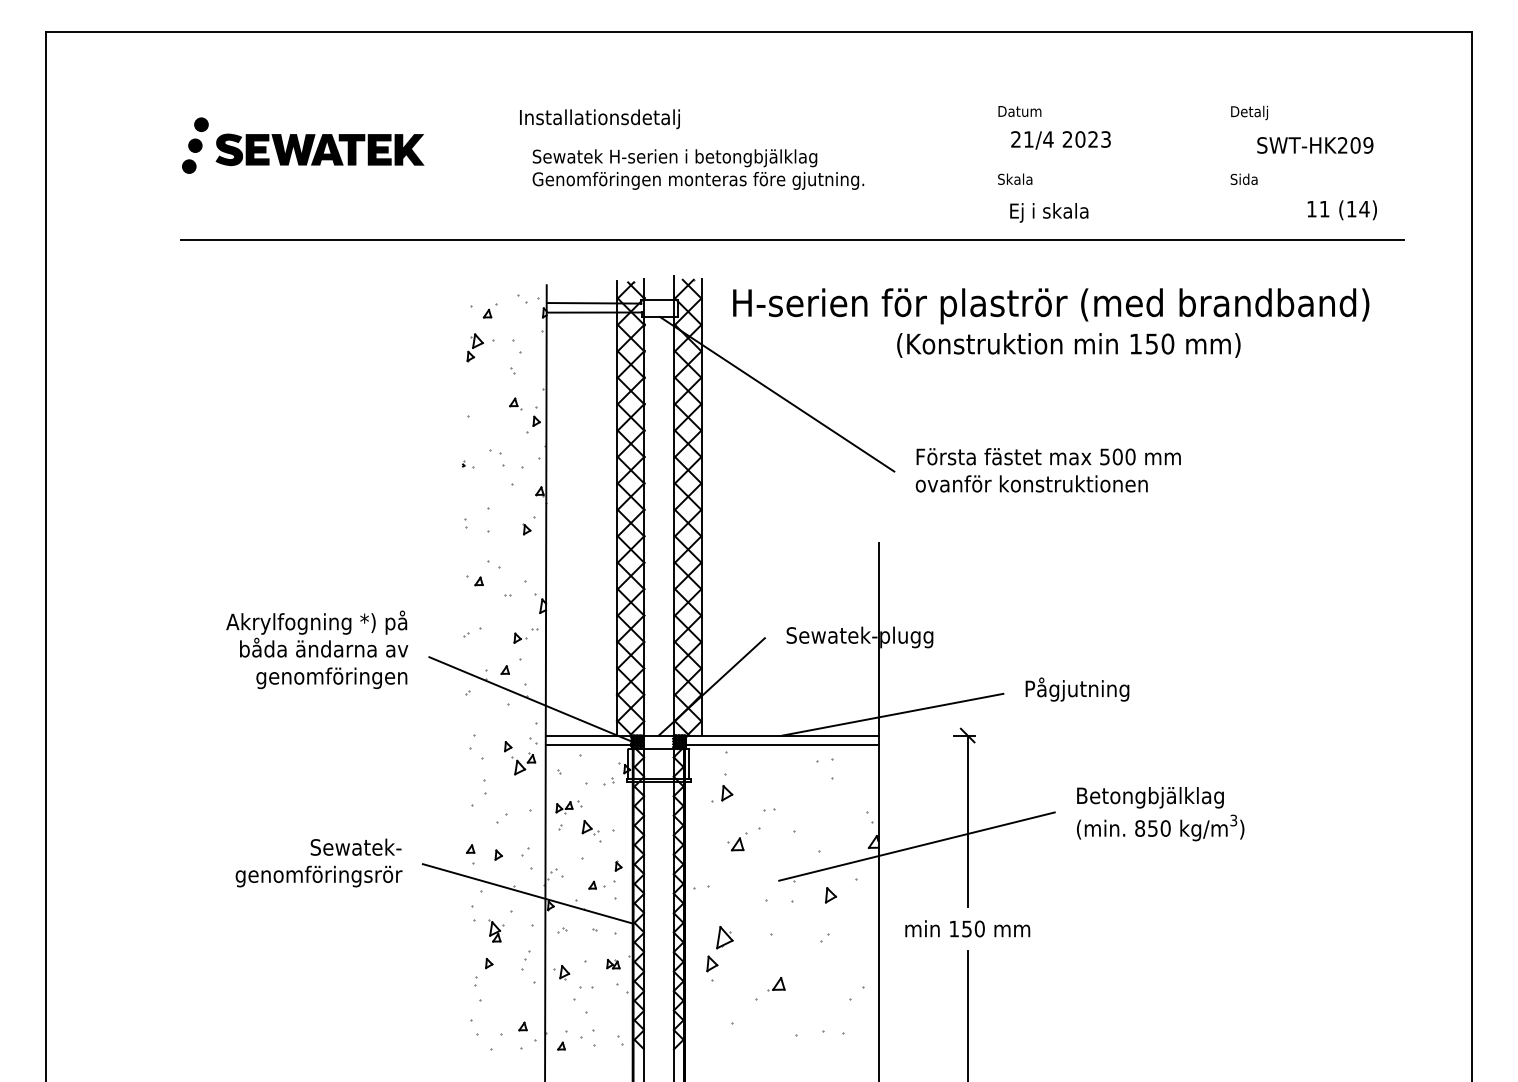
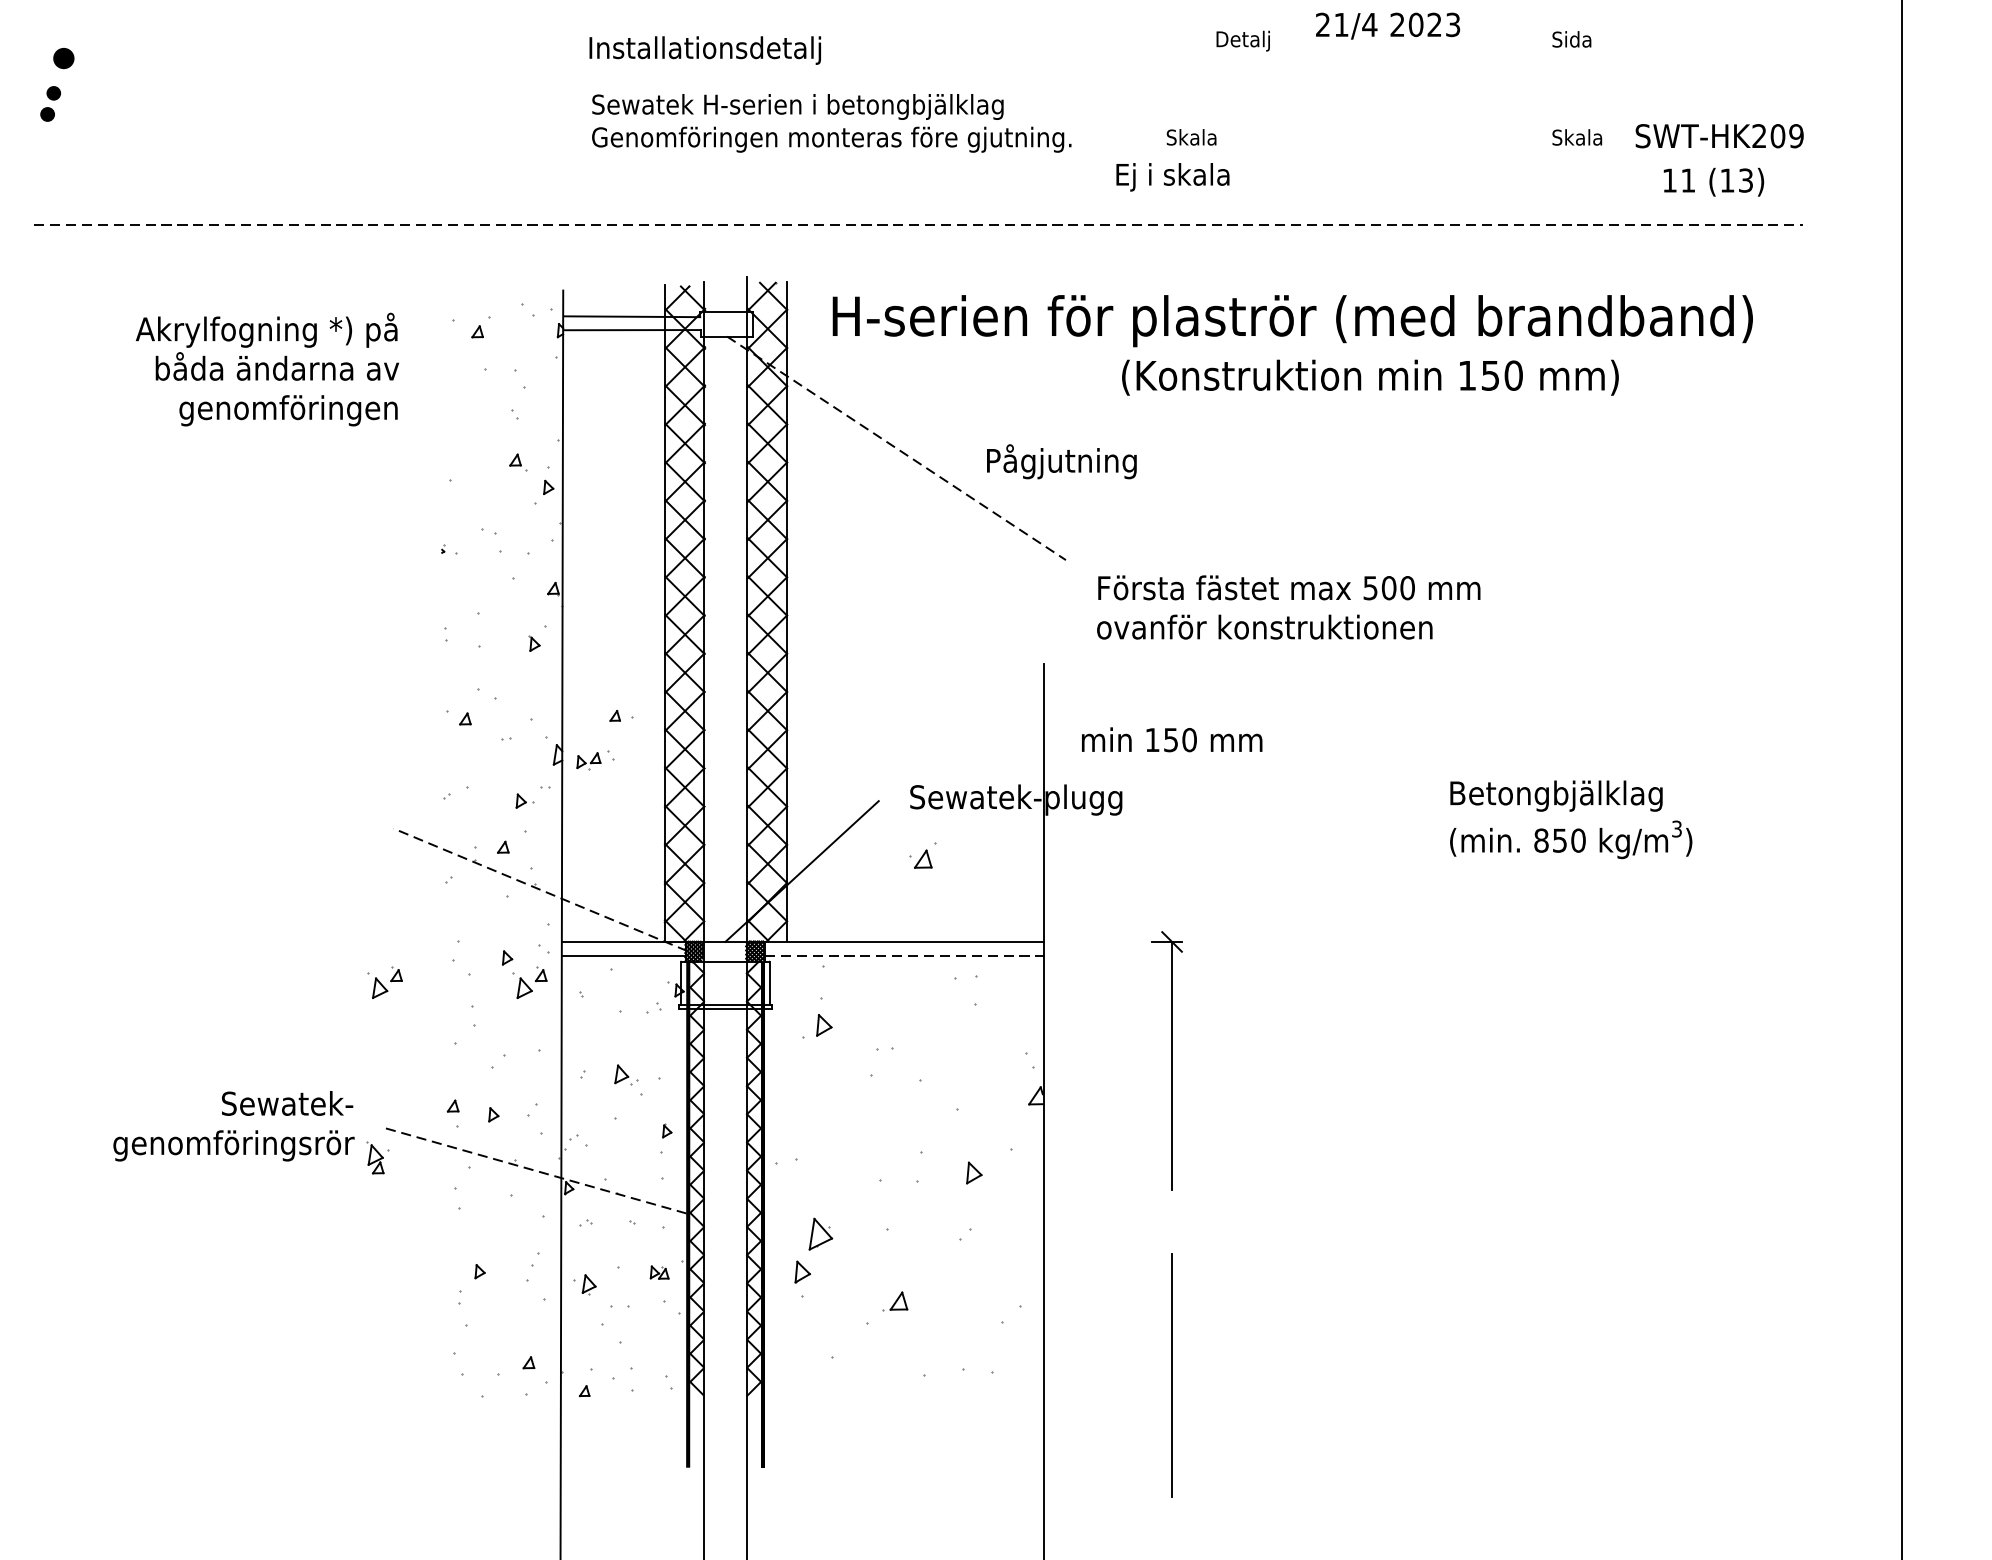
text: (1024, 112) -> (1254, 40), Datum -> Detalj
text: (1248, 112) -> (1578, 40), Detalj -> Sida
text: (599, 119) -> (704, 50), moved
text: (1060, 140) -> (1387, 26), moved
text: (1315, 145) -> (1719, 136), moved
part: (319, 149) -> (234, 94), removed
part: (192, 155) -> (50, 102), size x0.7
text: (698, 169) -> (831, 123), moved
text: (1015, 178) -> (1192, 136), moved
text: (1251, 178) -> (1582, 136), Sida -> Skala
text: (1364, 208) -> (1745, 179), (14) -> (13)
text: (1049, 212) -> (1173, 176), moved
line: (792, 239) -> (918, 224), solid -> dashed
text: (1068, 345) -> (1369, 377), moved
part: (474, 347) -> (458, 380), removed
line: (777, 394) -> (896, 448), solid -> dashed
text: (1047, 470) -> (1287, 607), moved
text: (317, 649) -> (267, 369), moved
text: (1077, 689) -> (1061, 461), moved
line: (530, 699) -> (539, 889), solid -> dashed
line: (892, 714) -> (1063, 911), removed
line: (782, 745) -> (904, 956), solid -> dashed
part: (423, 763) -> (384, 982), added
part: (568, 807) -> (594, 761), moved
text: (1160, 814) -> (1570, 820), moved
part: (737, 841) -> (923, 855), moved
line: (916, 846) -> (1098, 1102), removed
part: (596, 884) -> (620, 714), moved
line: (527, 893) -> (535, 1170), solid -> dashed
text: (967, 928) -> (1171, 739), moved
part: (496, 930) -> (377, 1157), moved

